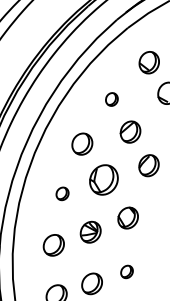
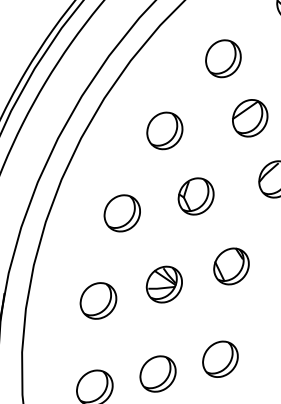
part: (111, 99) -> (222, 58), size x1.67
part: (103, 179) -> (195, 195), size x0.71
part: (62, 193) -> (122, 212), size x1.67
part: (126, 271) -> (219, 358), size x1.67

